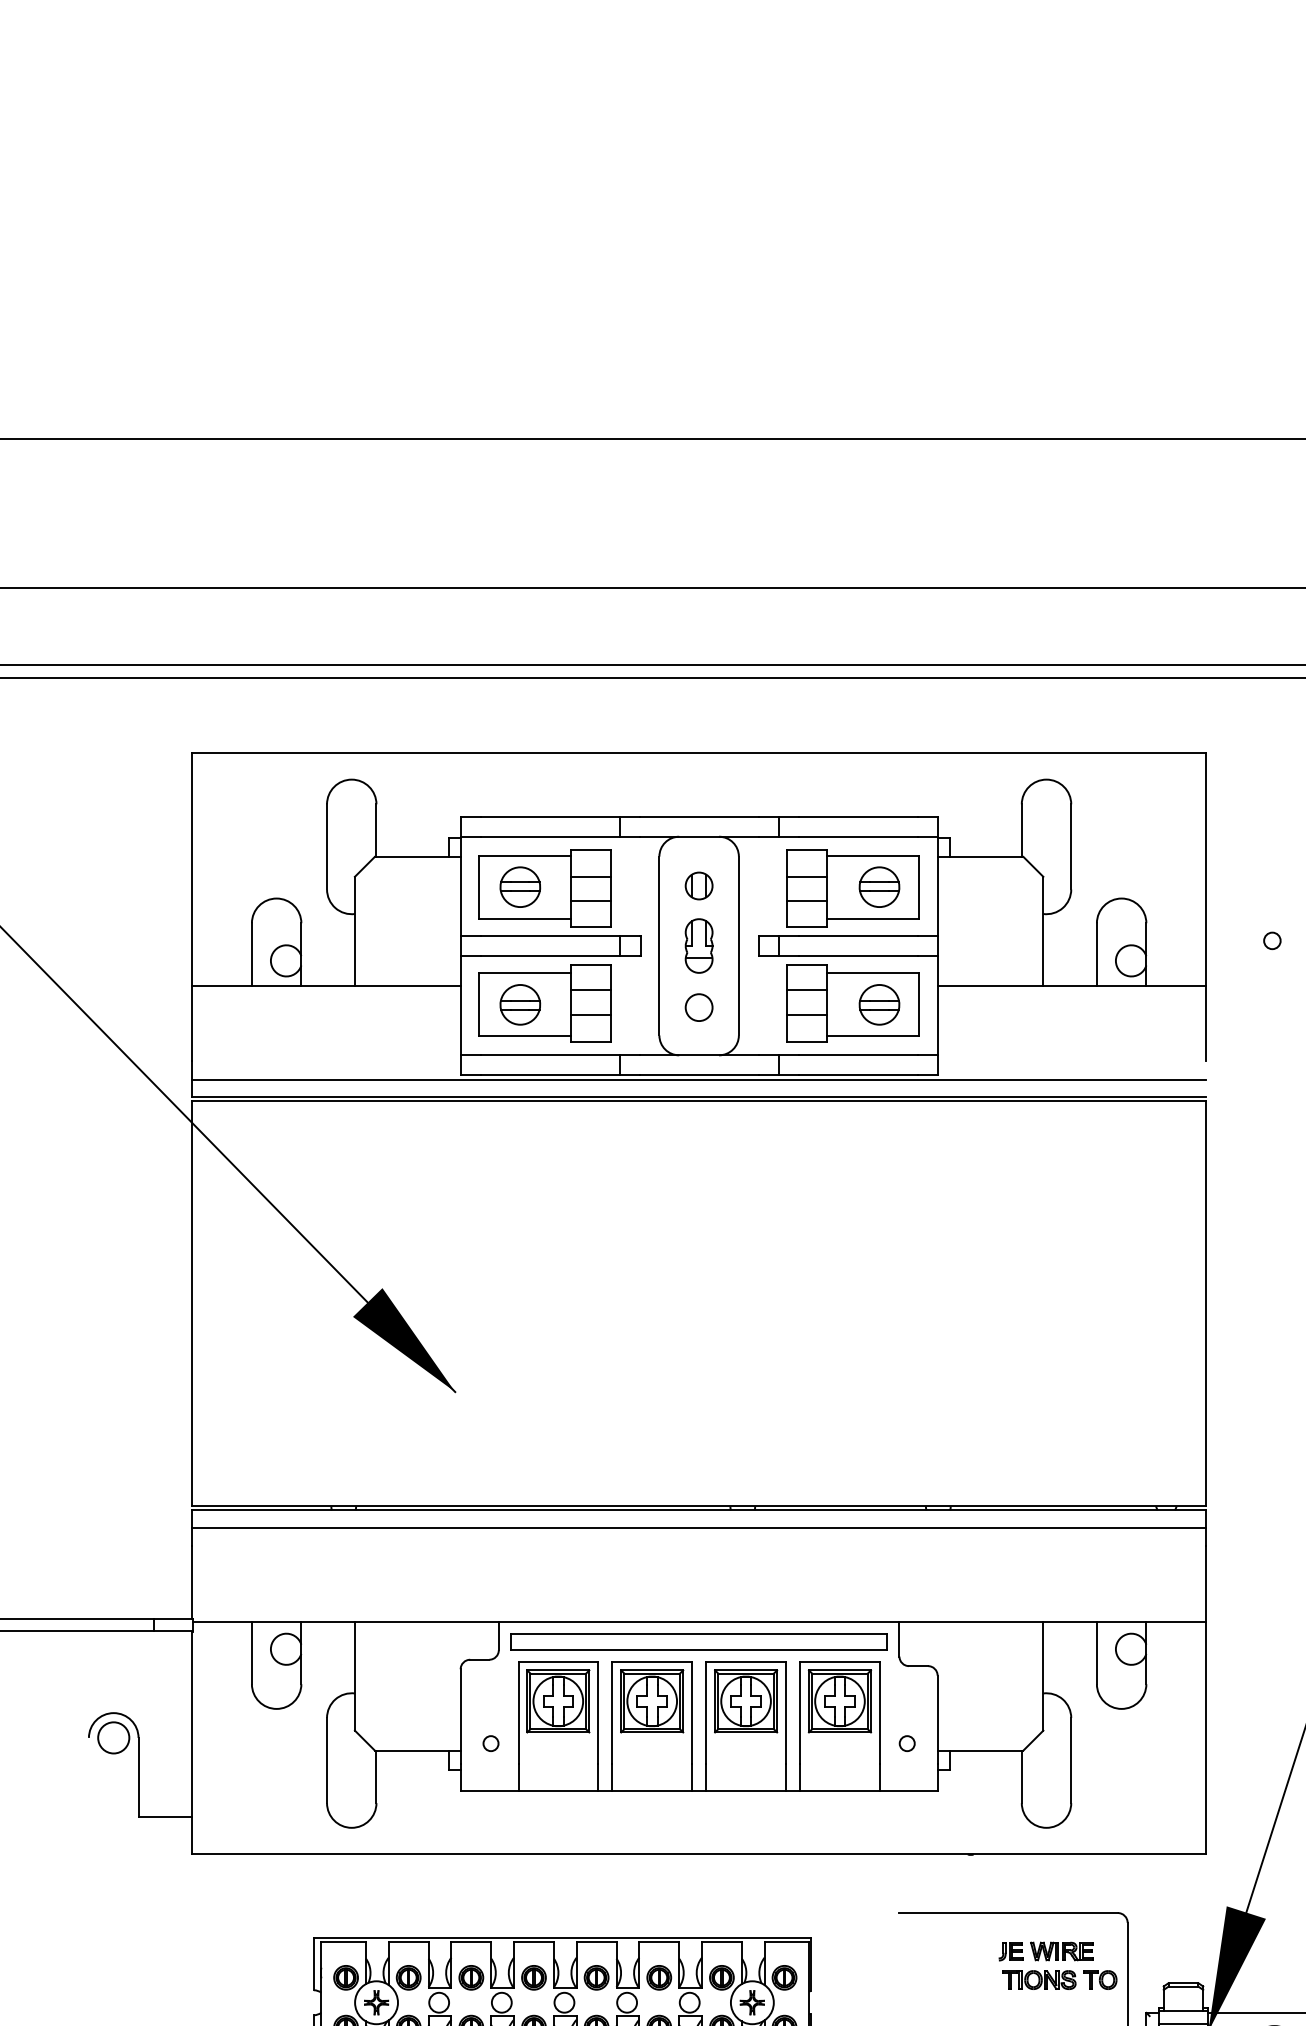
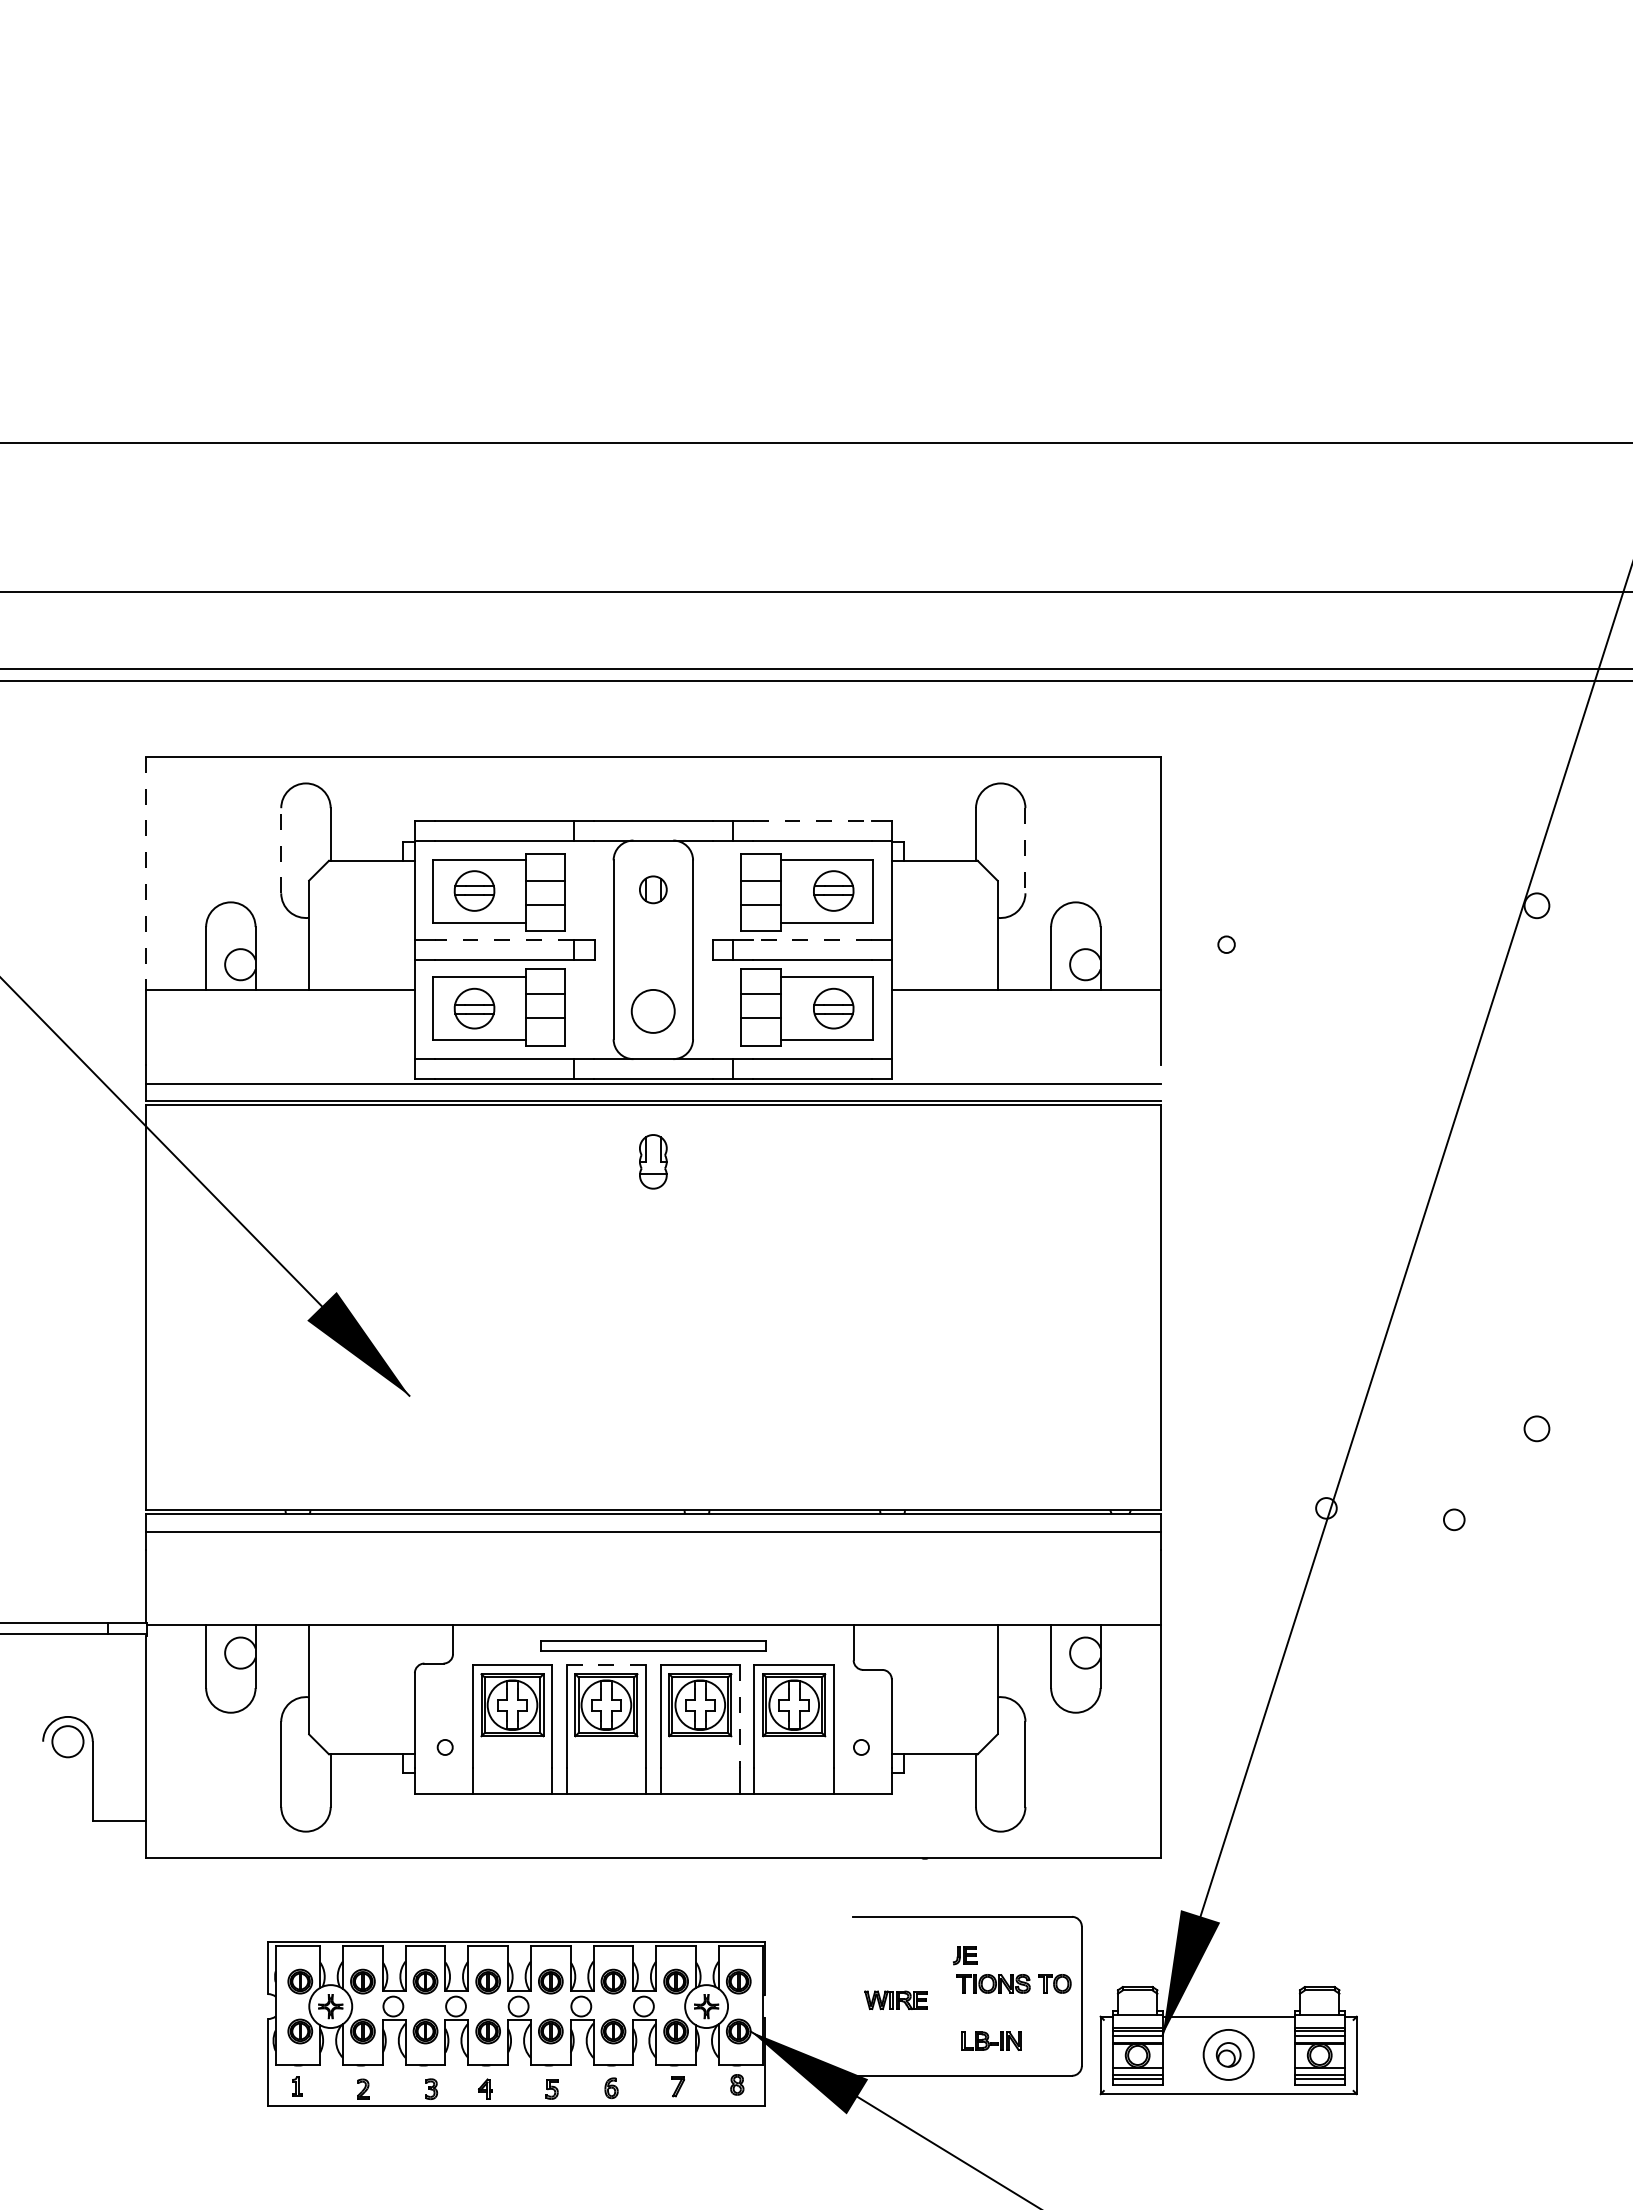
line: (858, 816) -> (812, 820), solid -> dashed
line: (327, 846) -> (281, 850), solid -> dashed
line: (1071, 846) -> (1025, 850), solid -> dashed
line: (192, 869) -> (146, 873), solid -> dashed
line: (550, 935) -> (504, 939), solid -> dashed
line: (858, 935) -> (812, 939), solid -> dashed
part: (699, 945) -> (653, 1161), moved
circle: (699, 1007) -> (653, 1011), size x1.6
part: (699, 1641) -> (653, 1645), size x0.6
line: (652, 1661) -> (606, 1665), solid -> dashed
line: (786, 1712) -> (740, 1716), solid -> dashed
part: (1061, 1950) -> (895, 1999), moved

